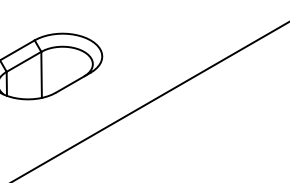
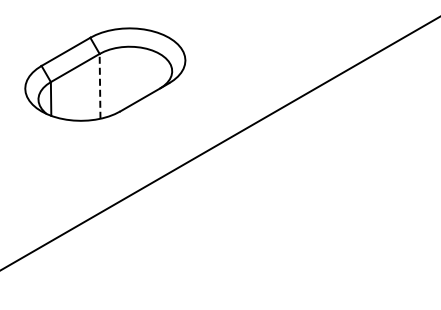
line: (41, 74) -> (100, 85), solid -> dashed

